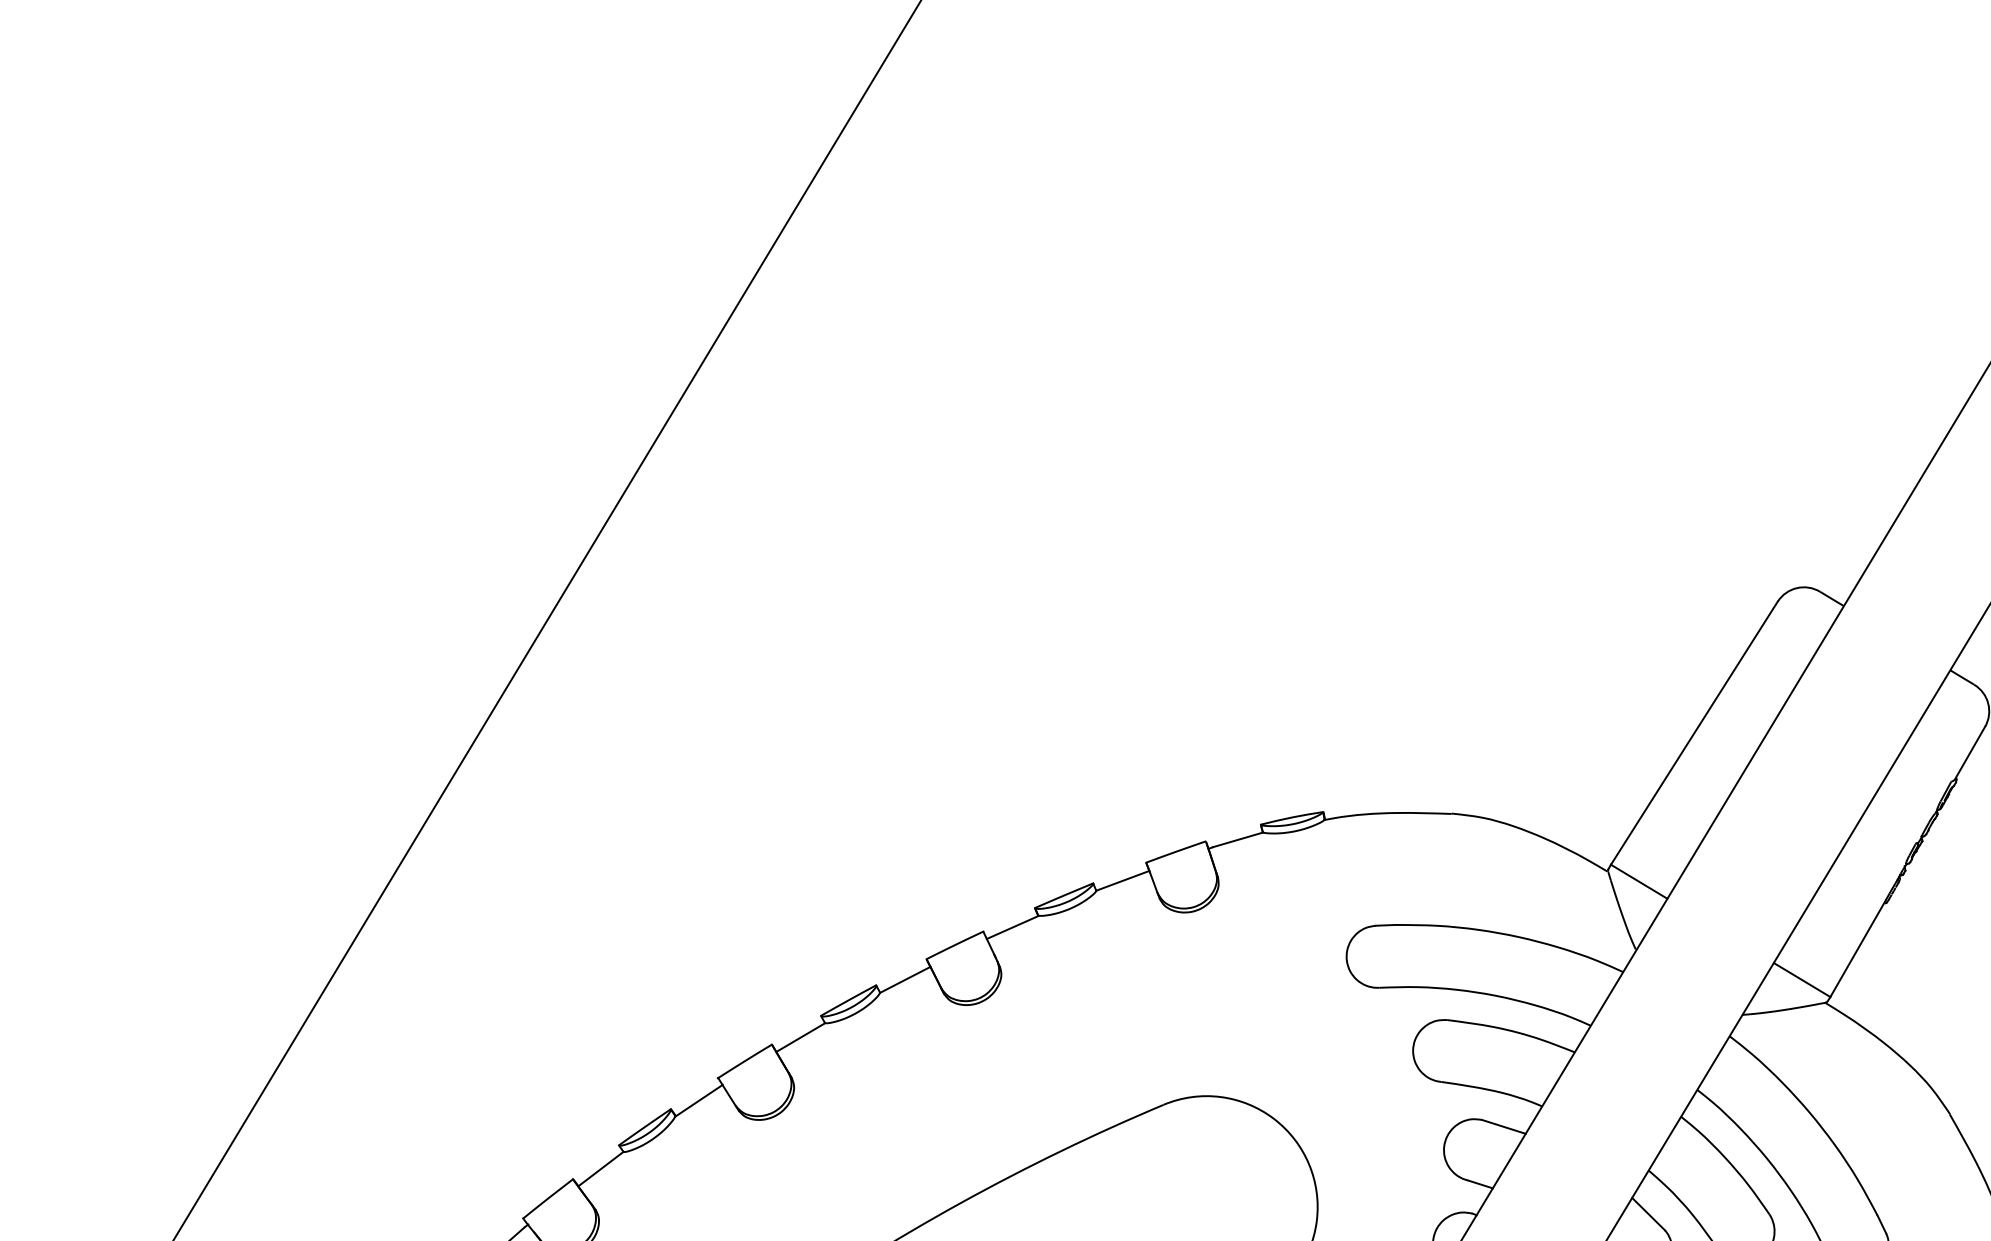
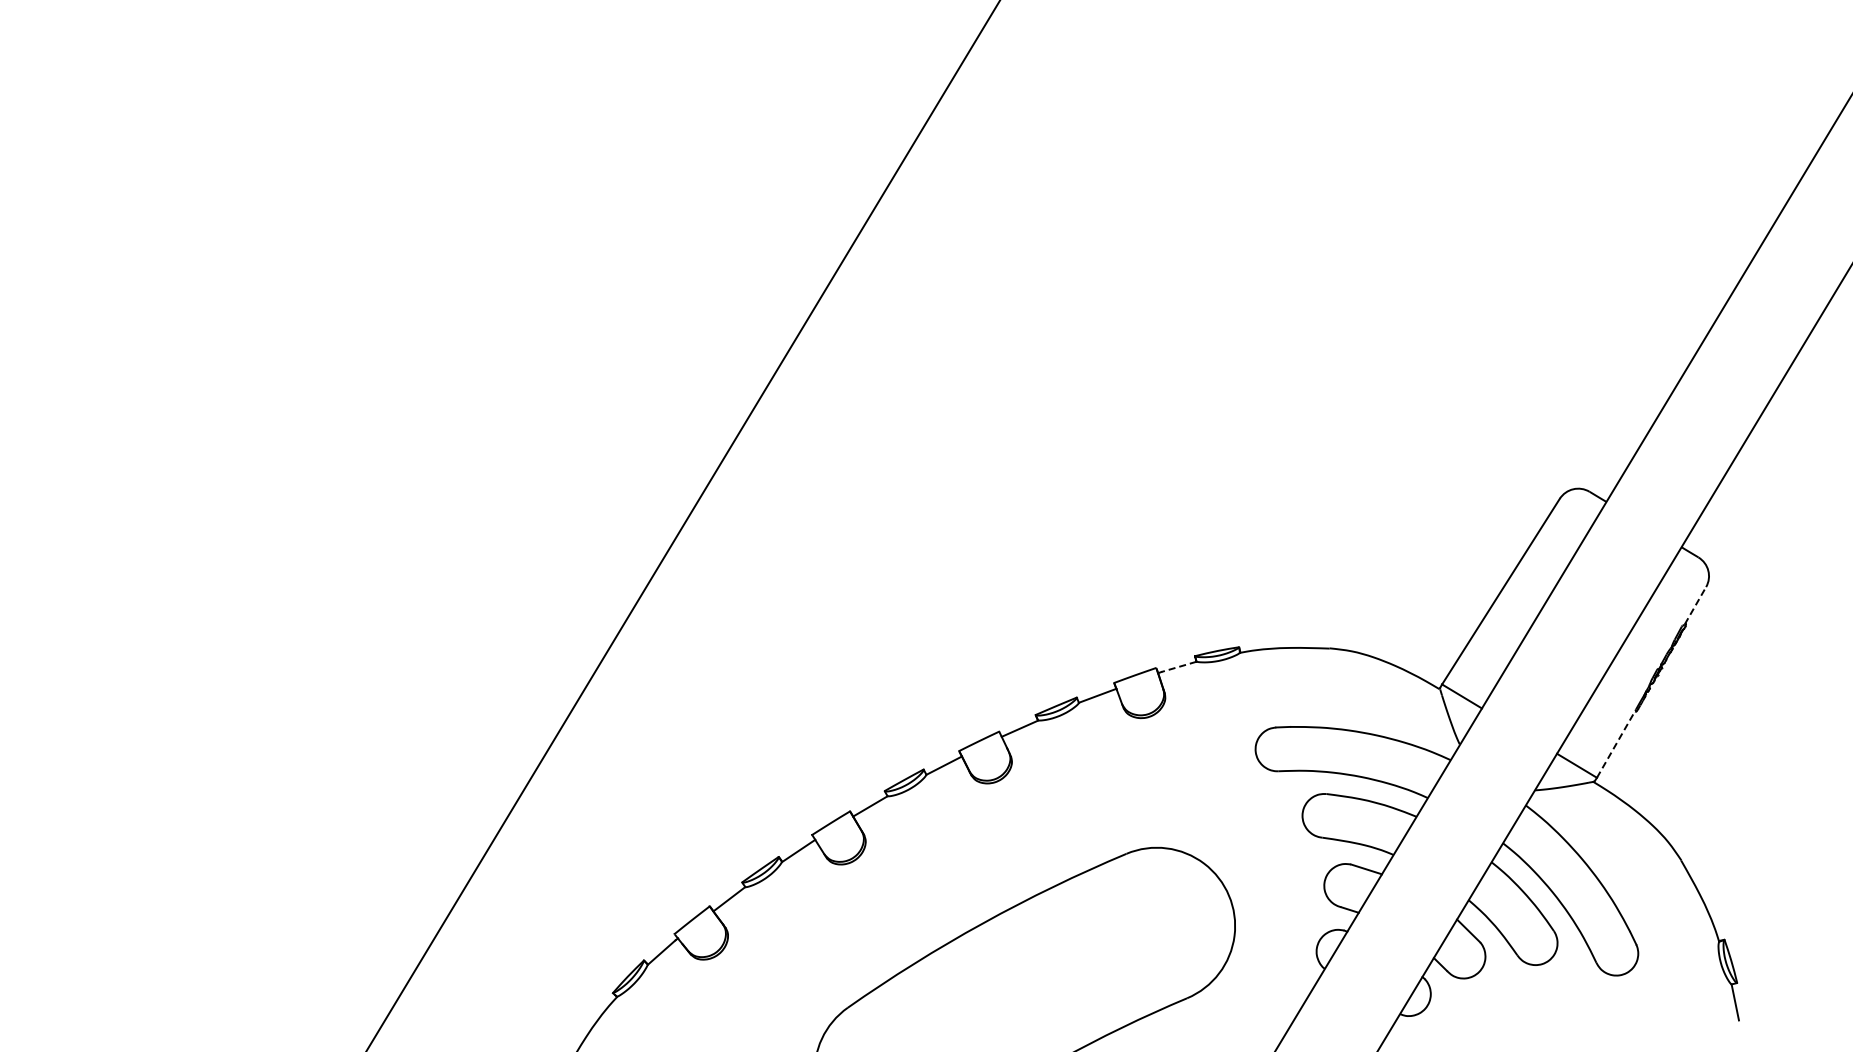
line: (1970, 752) -> (1695, 605), solid -> dashed
line: (1237, 840) -> (1178, 667), solid -> dashed
line: (1858, 948) -> (1616, 743), solid -> dashed

